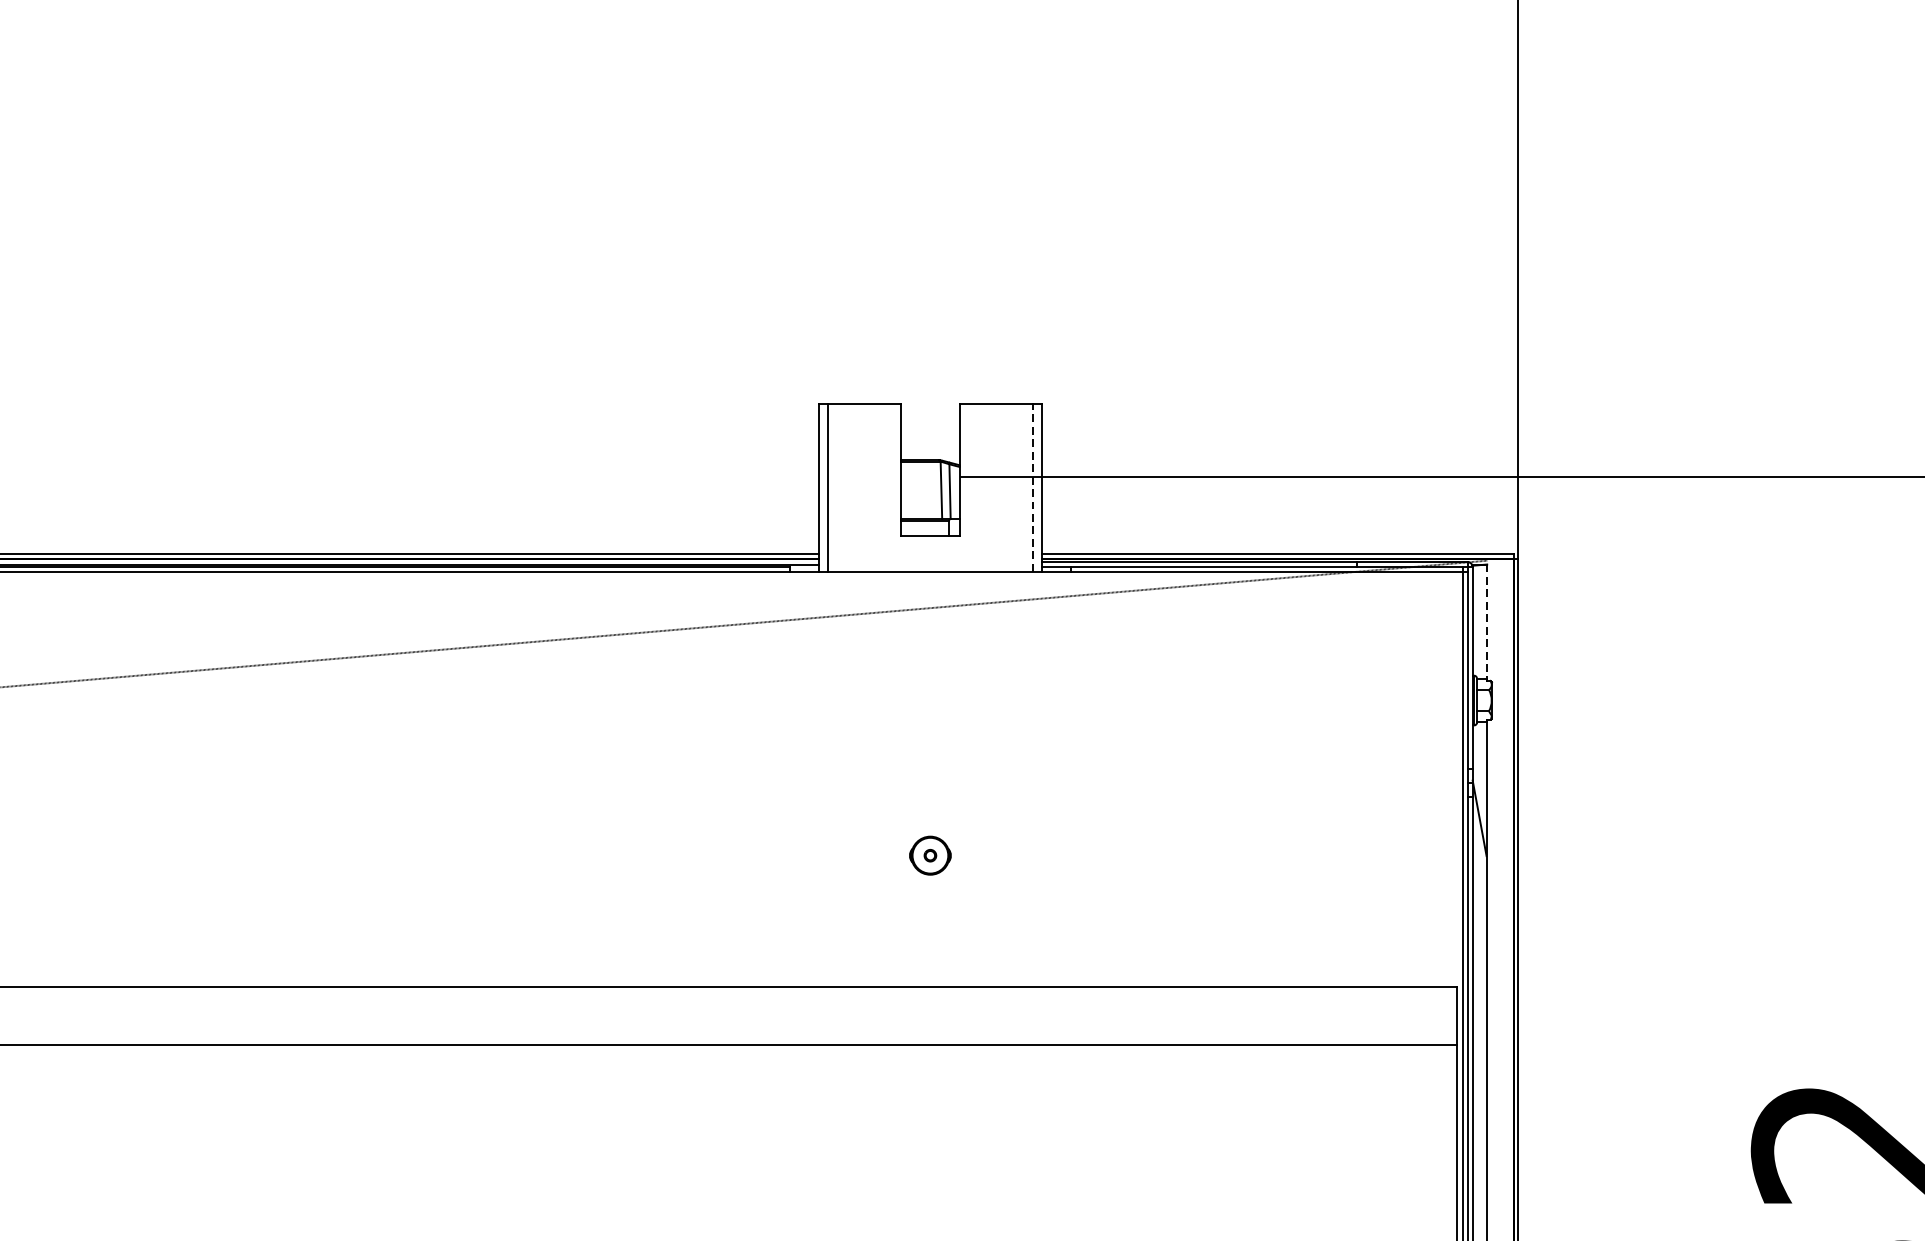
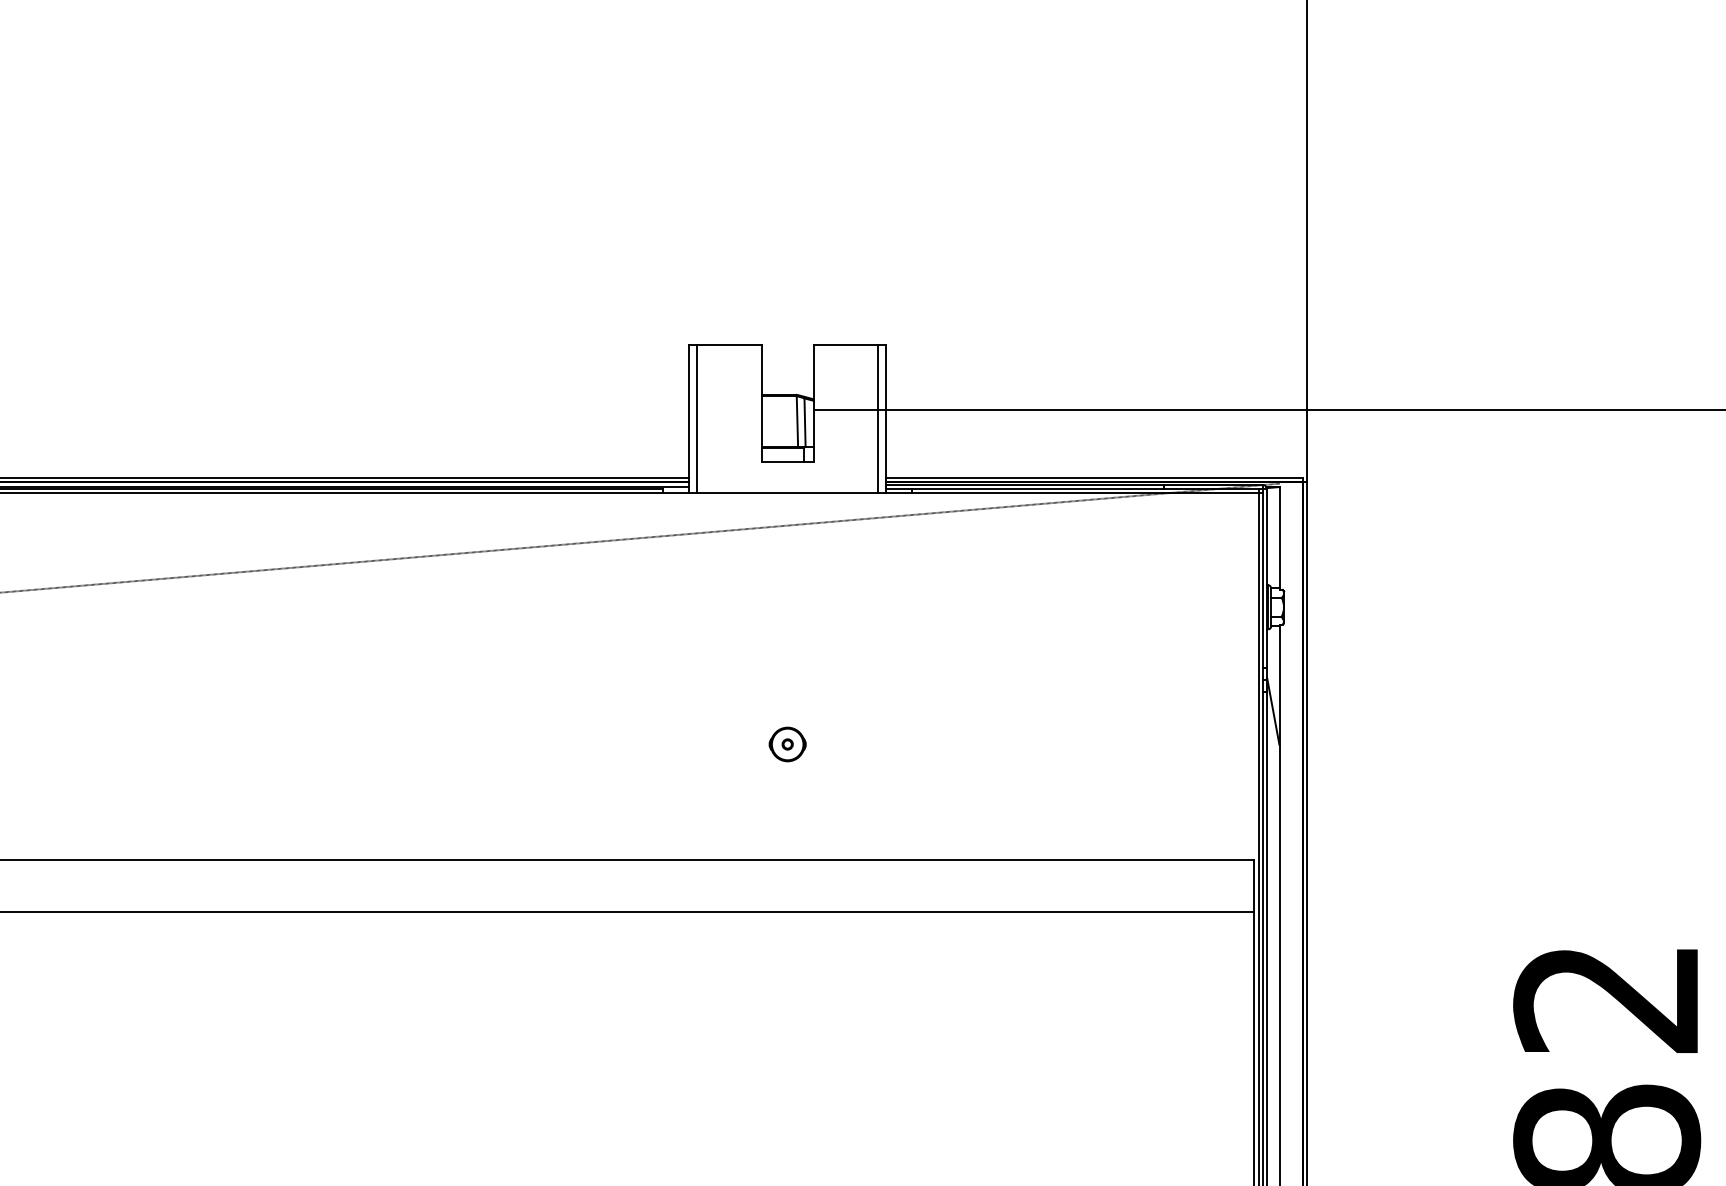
line: (1033, 488) -> (878, 419), dashed -> solid
line: (1486, 621) -> (1279, 537), dashed -> solid

